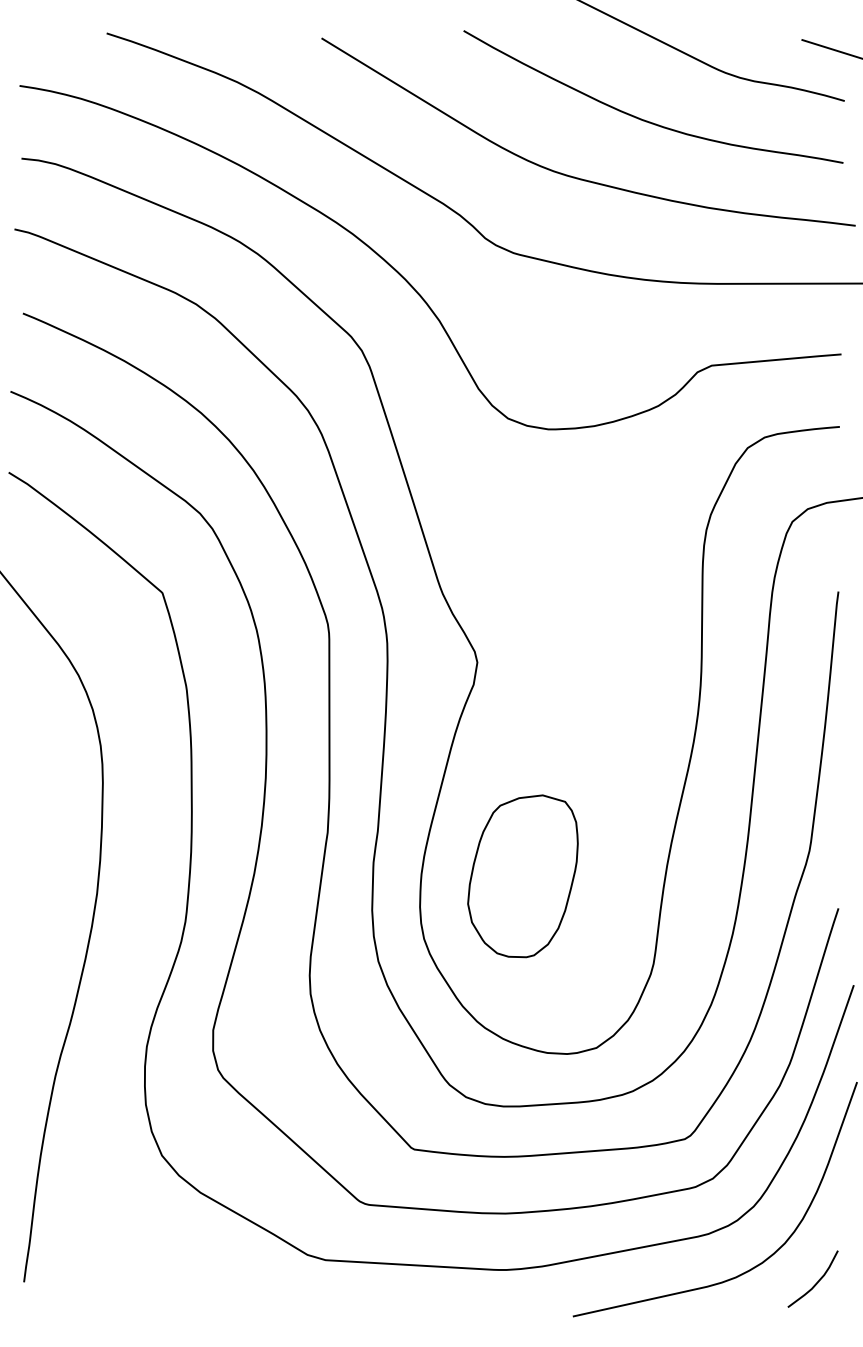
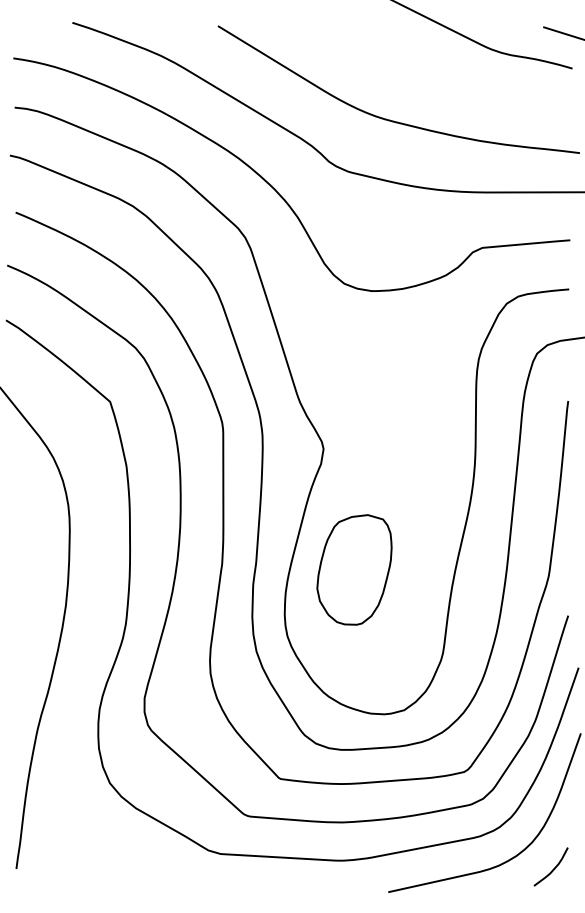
curve: (644, 118) -> (436, 80), removed
part: (522, 875) -> (354, 569), moved

